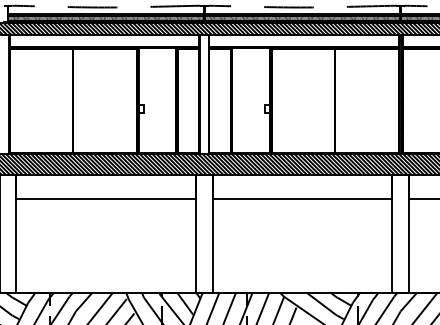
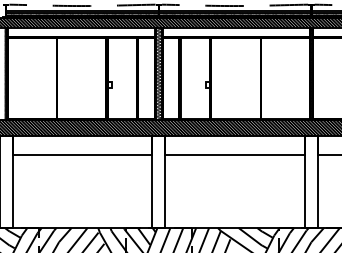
hatch: (7, 94) -> (5, 73), added
hatch: (204, 94) -> (158, 73), added

